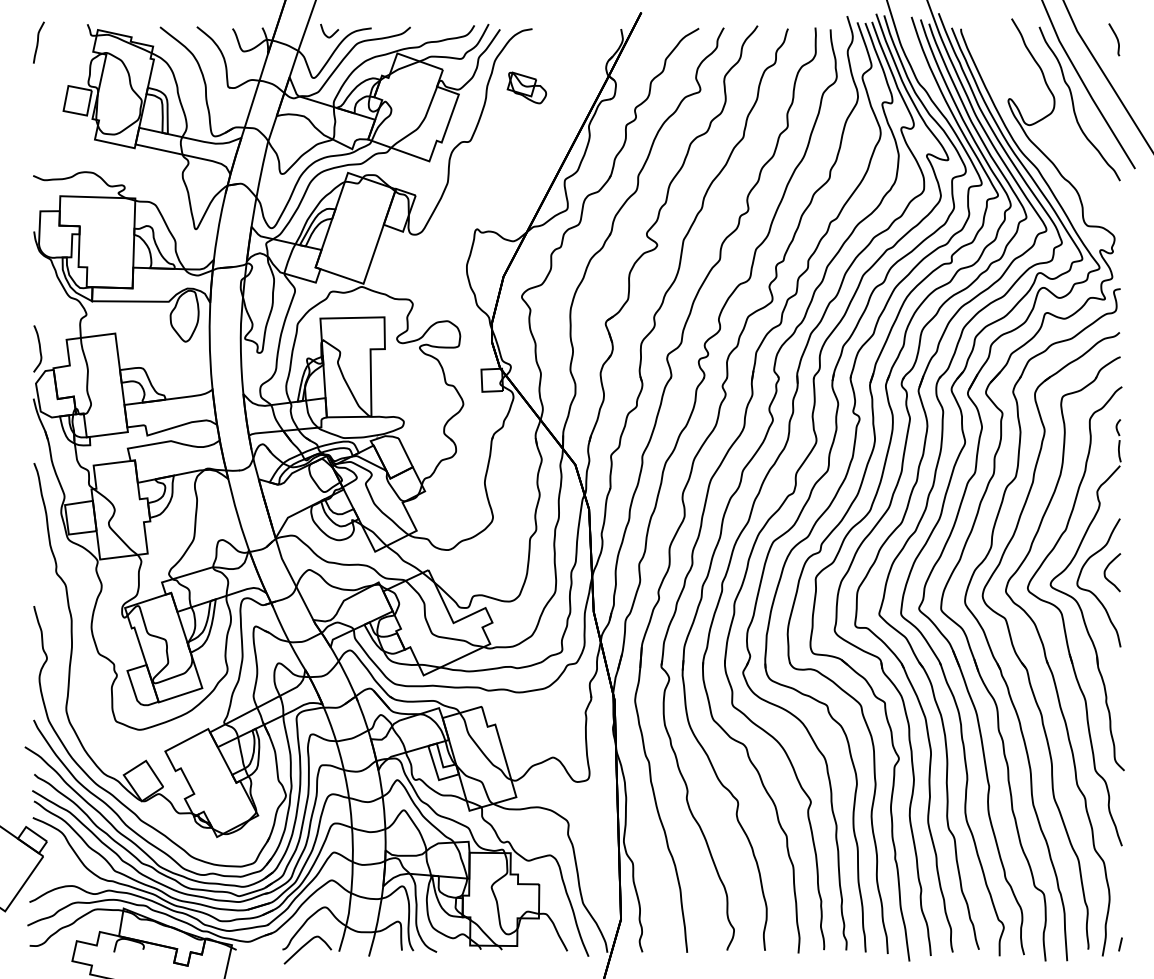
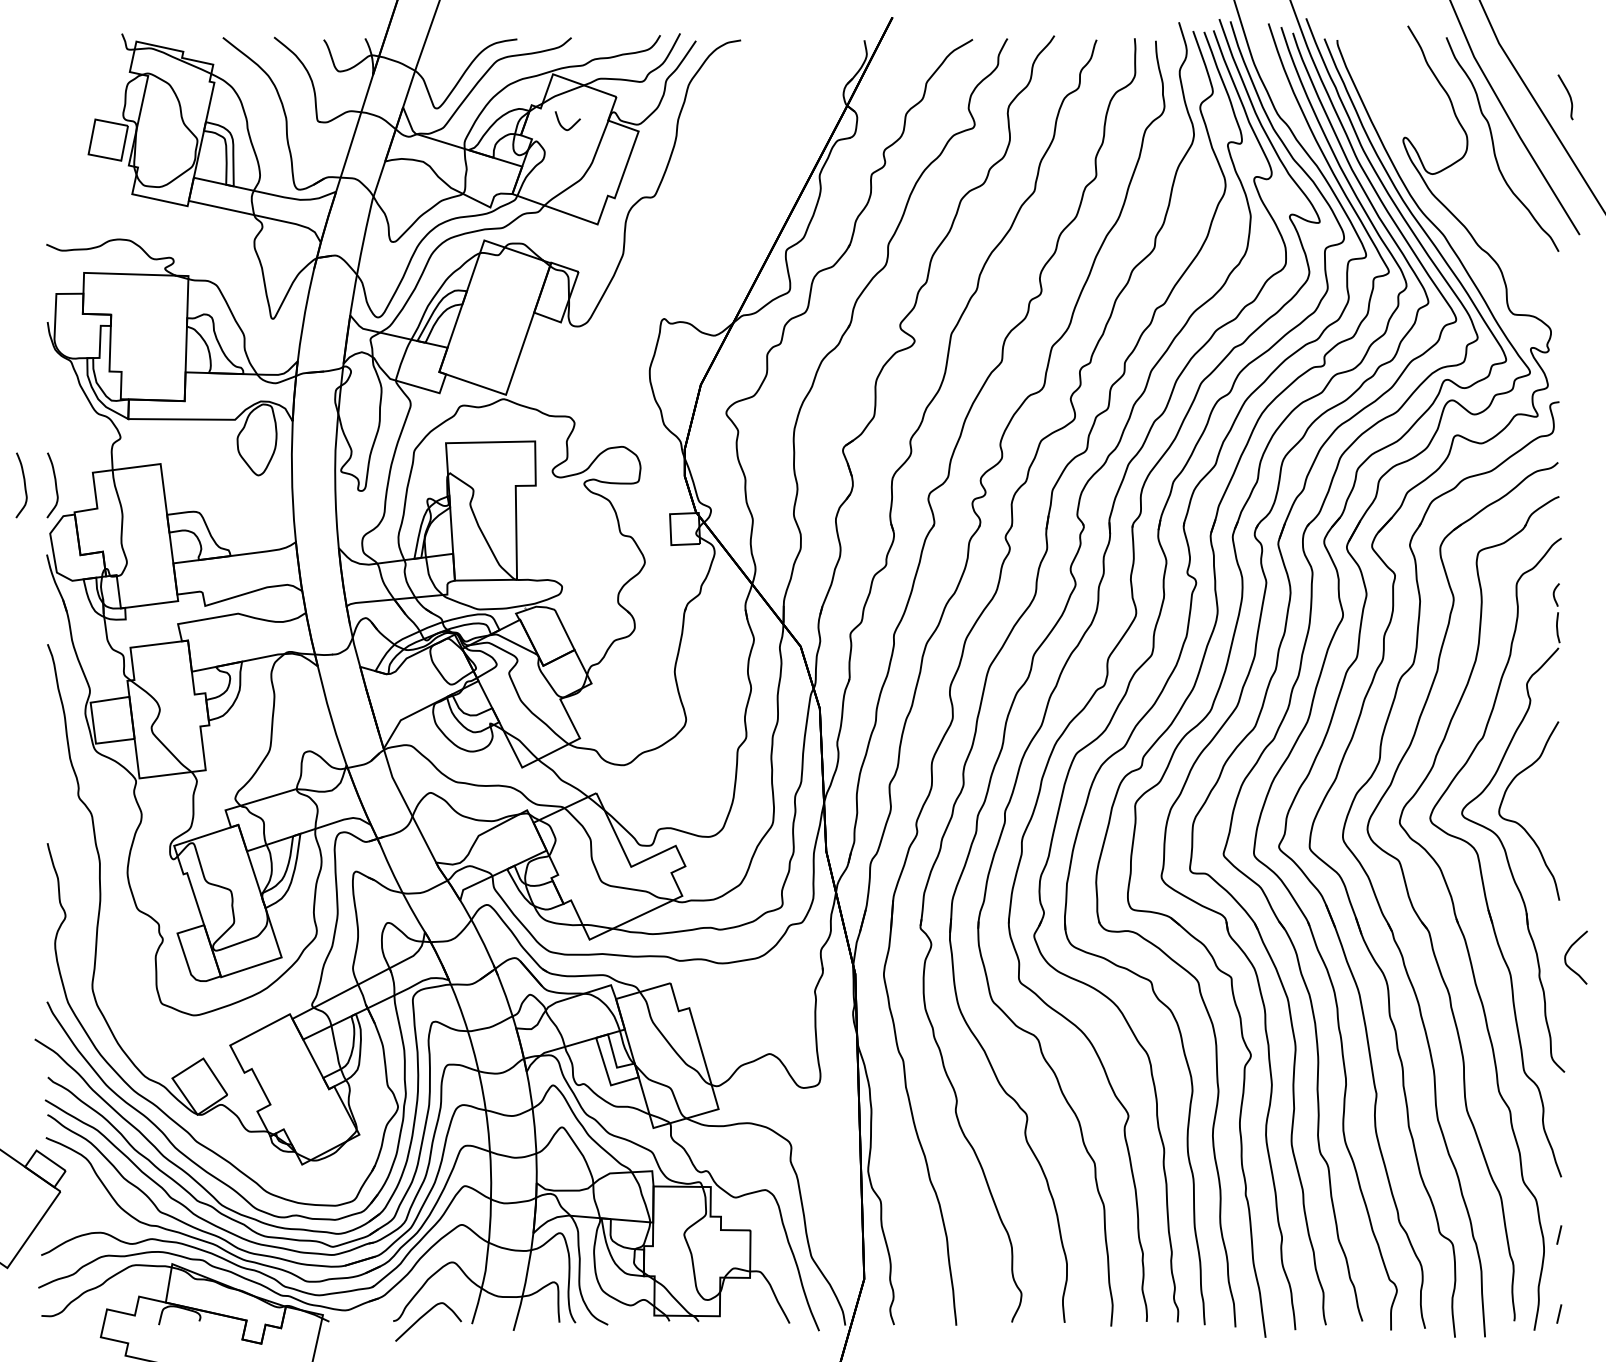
curve: (325, 34) -> (562, 125), moved
curve: (1116, 38) -> (1568, 95), moved
curve: (38, 42) -> (53, 59), removed
part: (526, 88) -> (732, 122), removed
curve: (17, 348) -> (24, 485), added
curve: (1107, 568) -> (1568, 952), moved
line: (1120, 887) -> (1559, 1234), added

